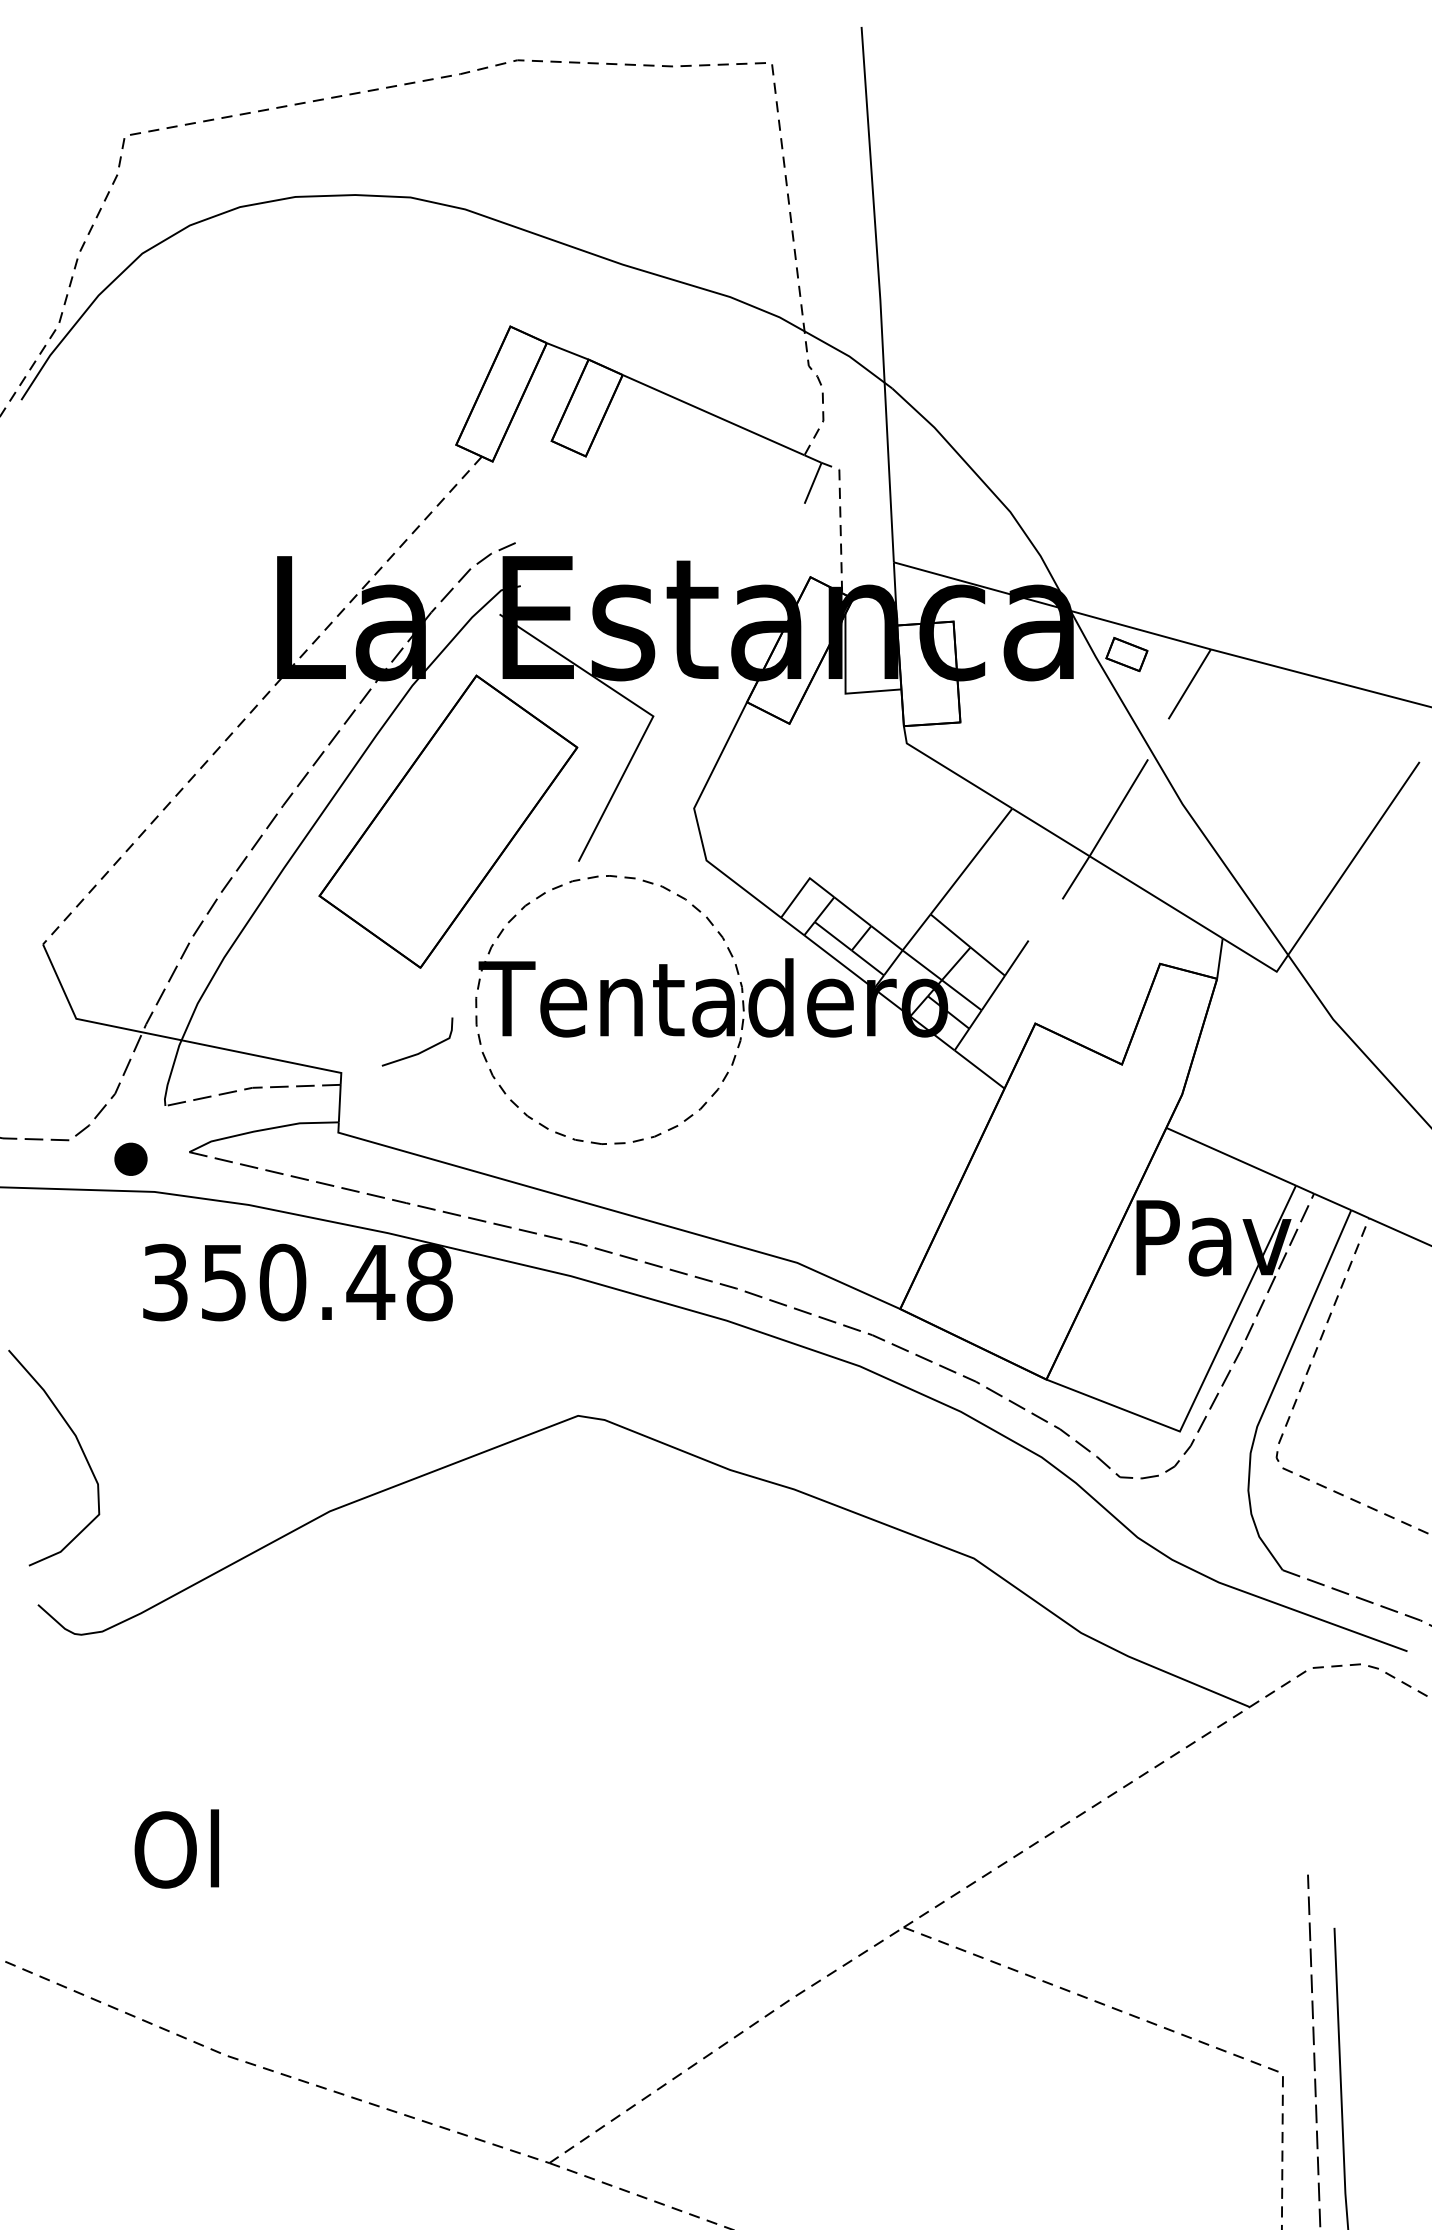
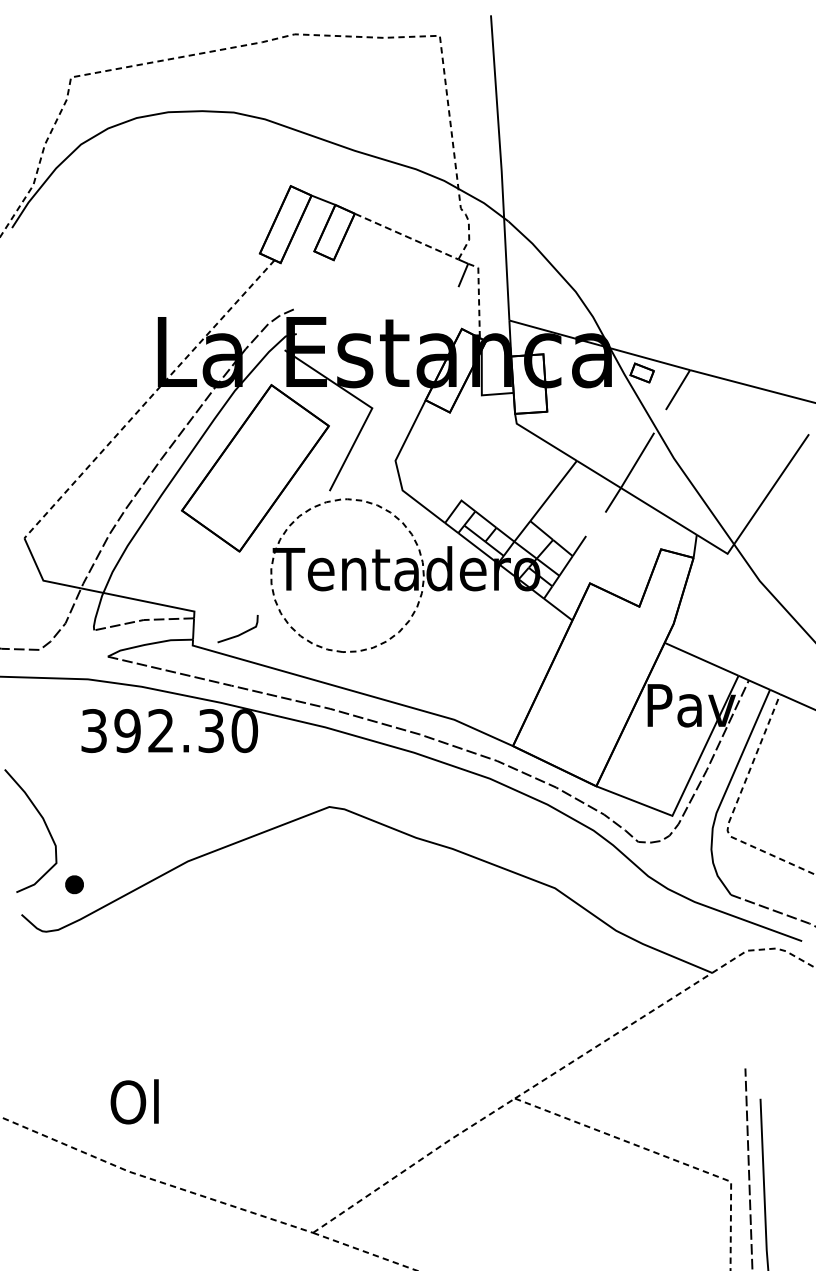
line: (713, 414) -> (406, 236), solid -> dashed
line: (422, 1050) -> (240, 633), moved
part: (130, 1158) -> (74, 884), moved
text: (327, 1283) -> (186, 731), 350.48 -> 392.30
text: (176, 1848) -> (134, 1101), moved

